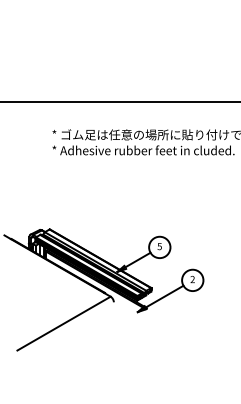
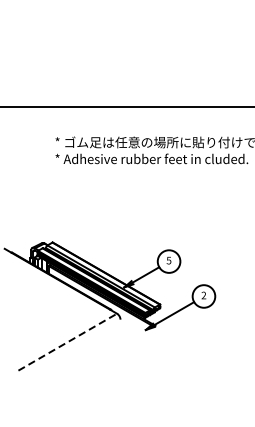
line: (64, 323) -> (68, 342), solid -> dashed

